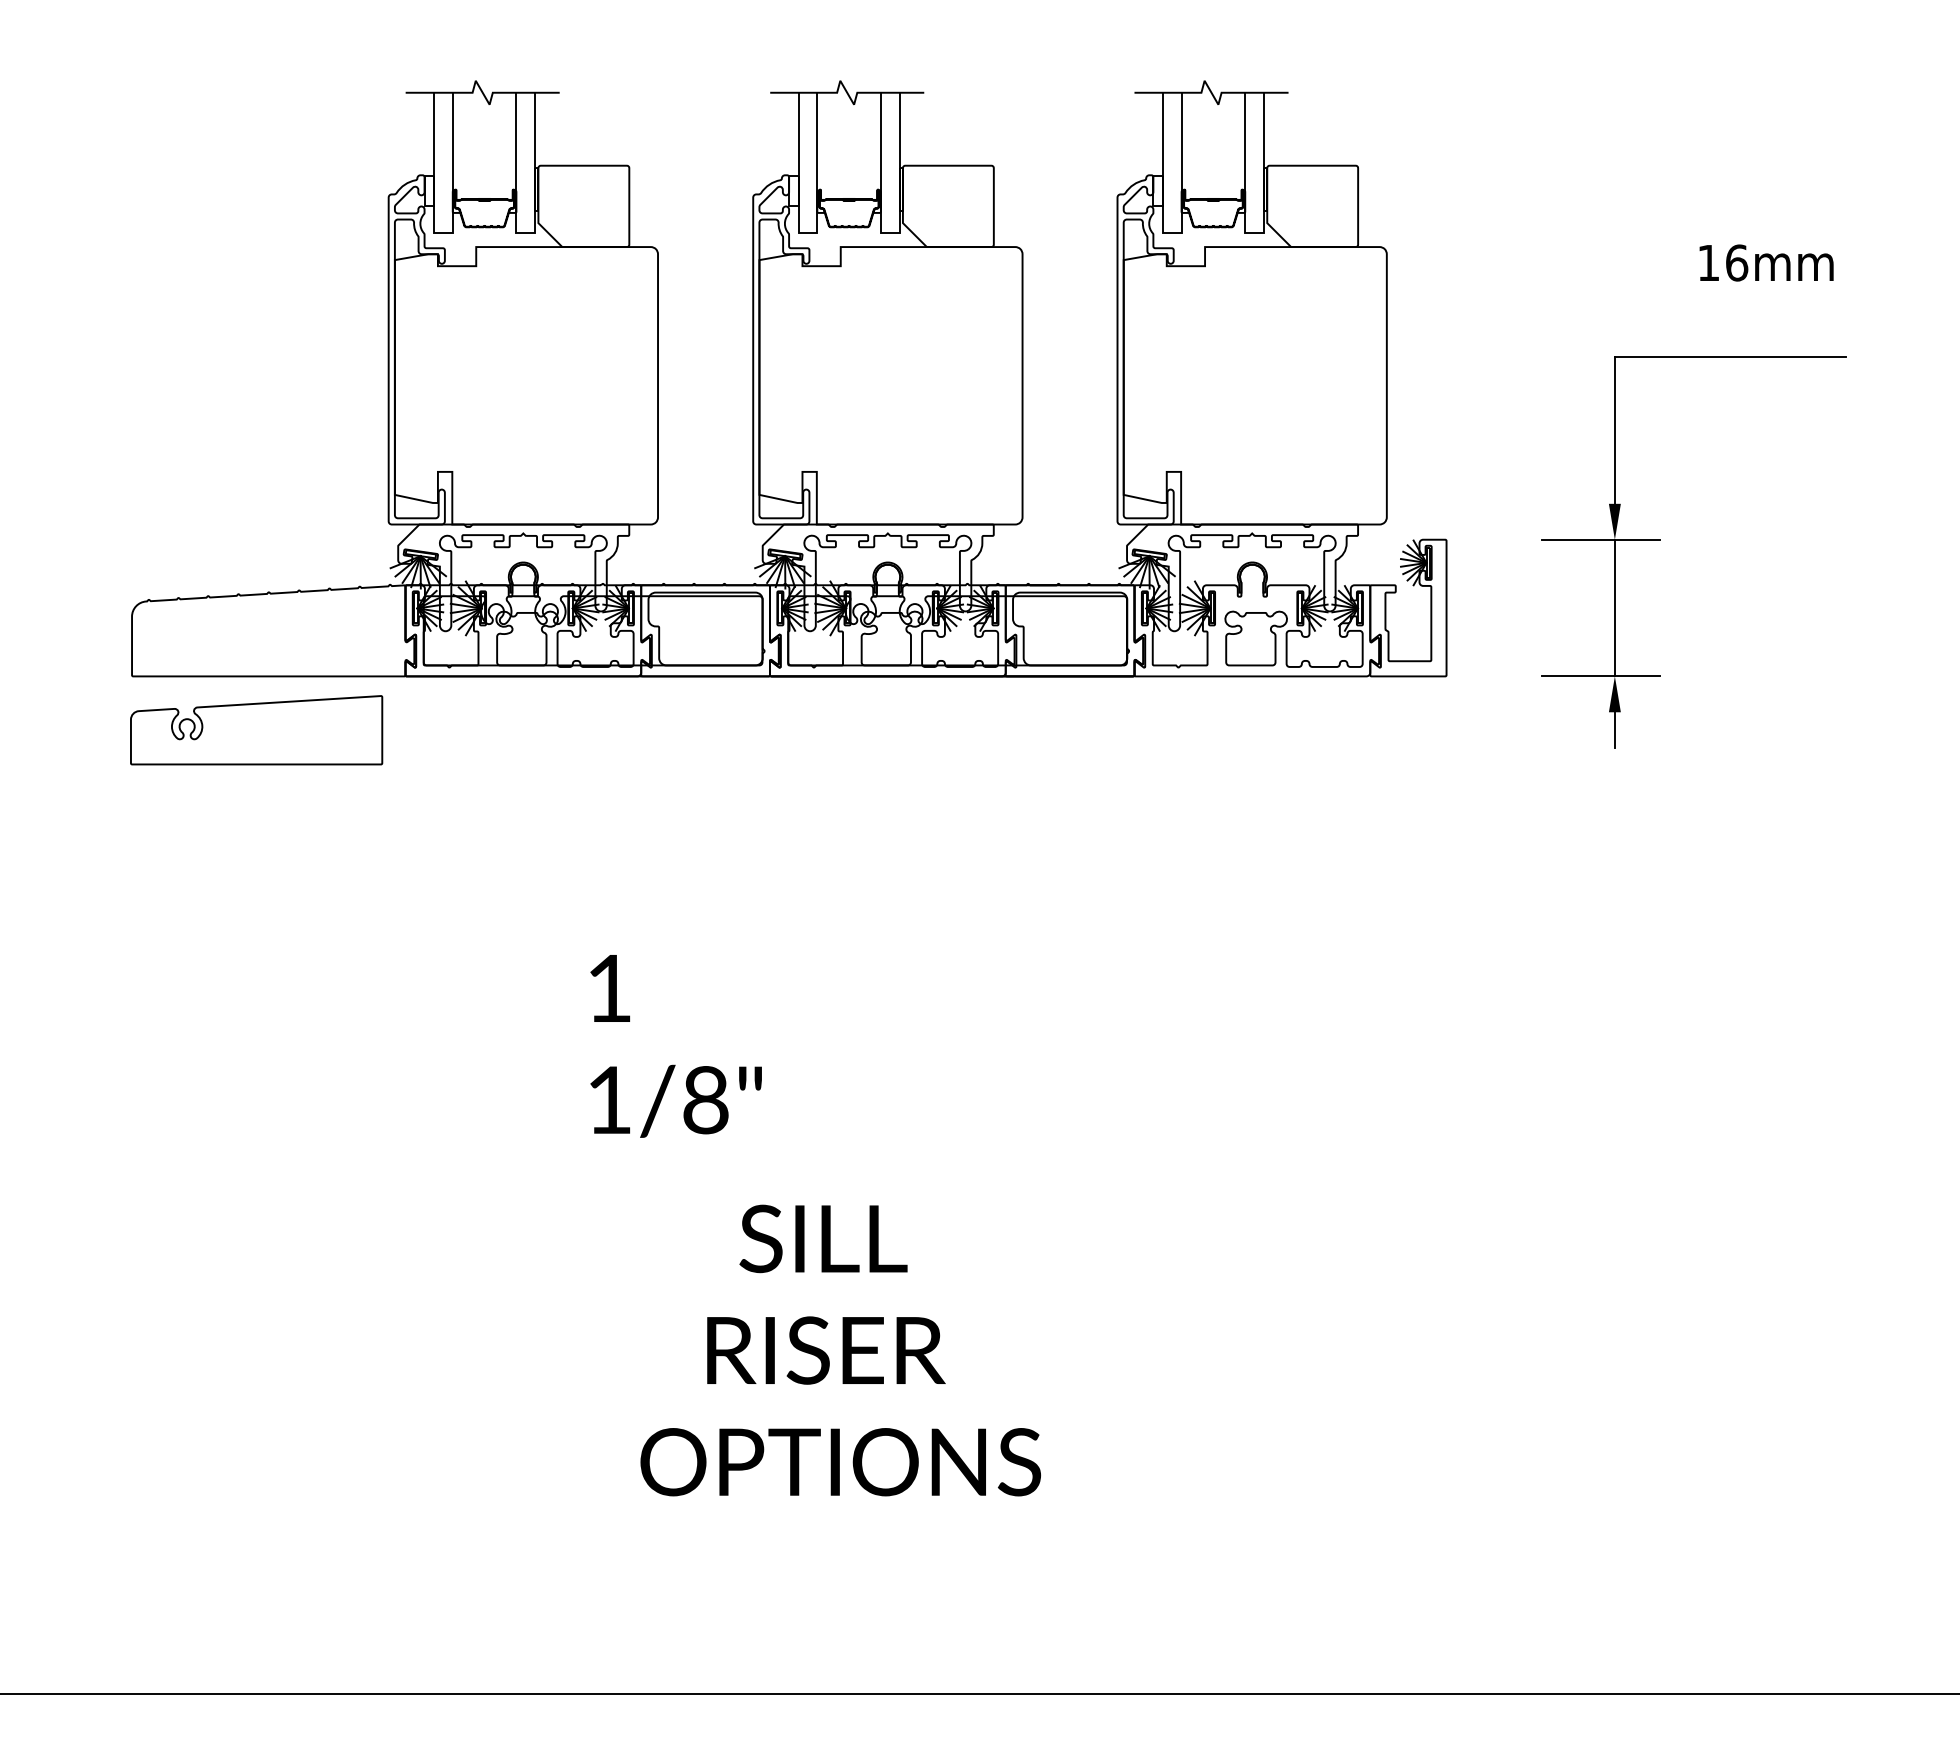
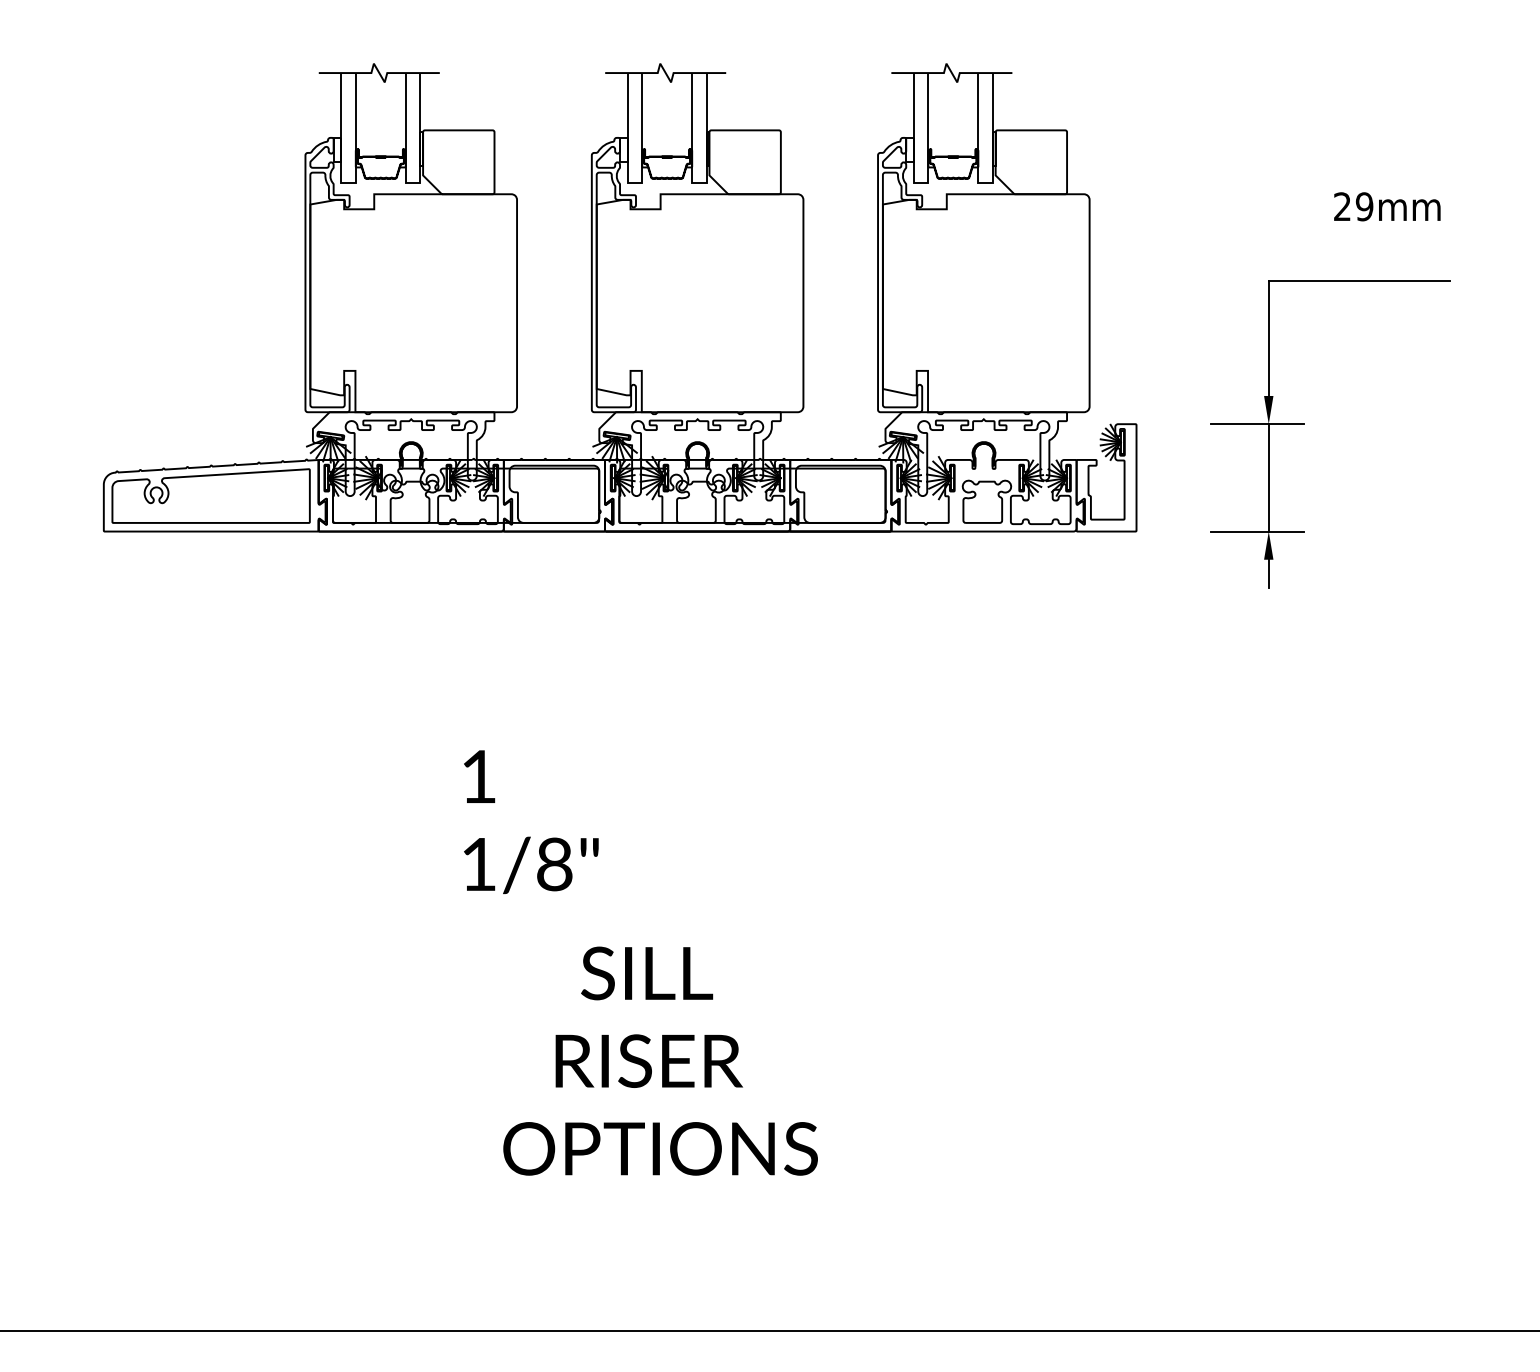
text: (1723, 262) -> (1354, 206), 16mm -> 29mm
part: (256, 730) -> (211, 496), moved

